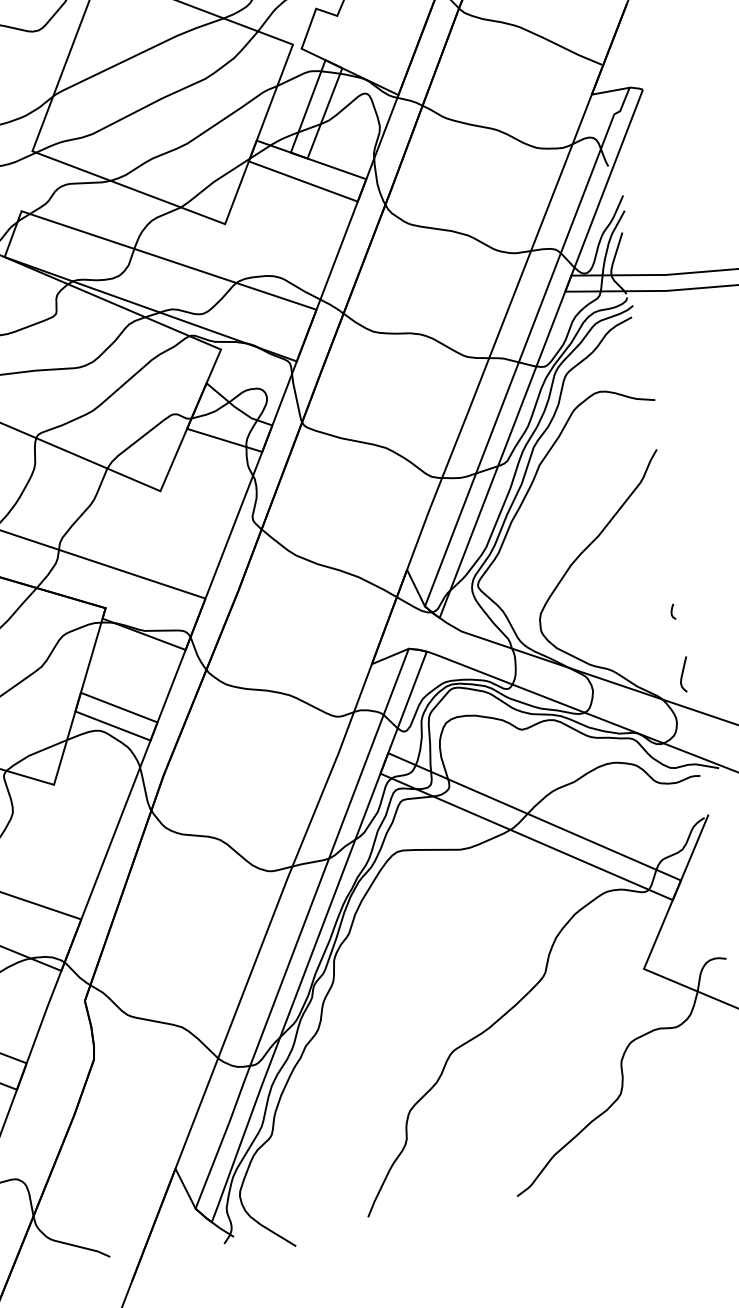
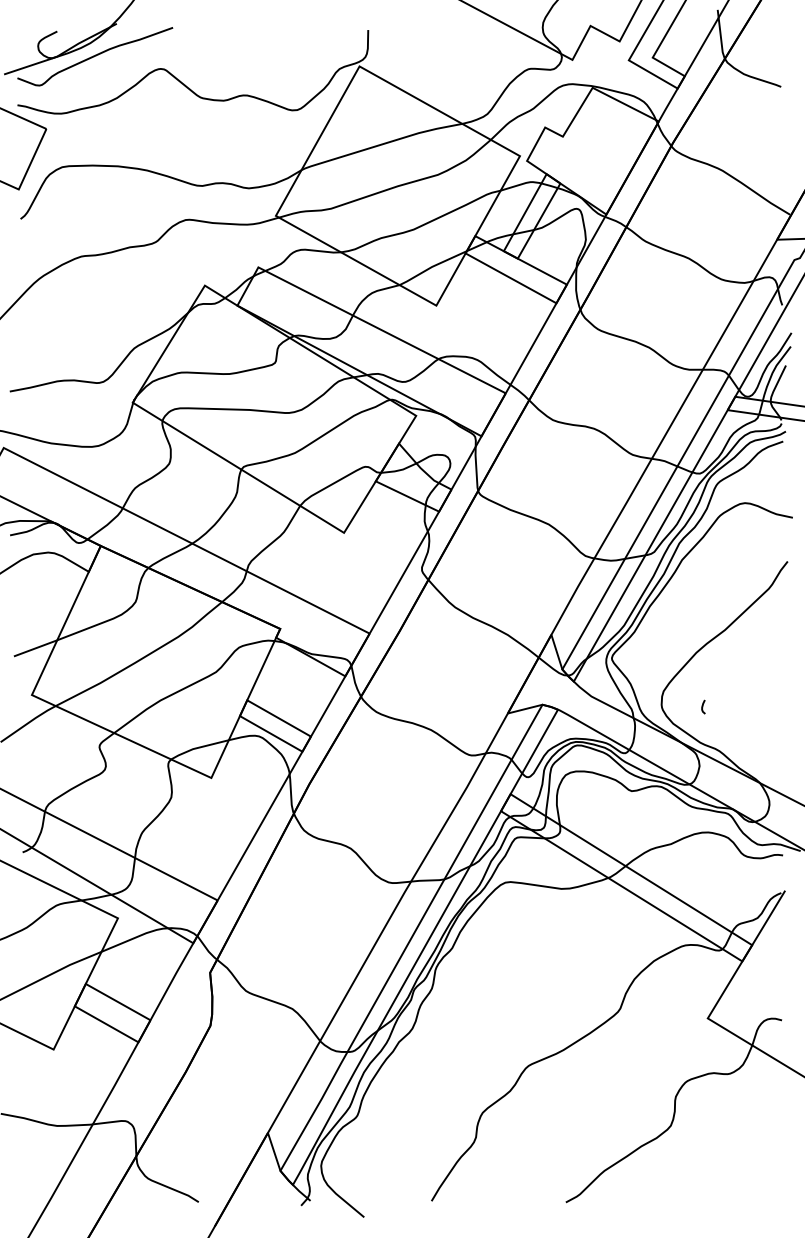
curve: (672, 611) -> (703, 706), moved
curve: (683, 674) -> (781, 763), removed

